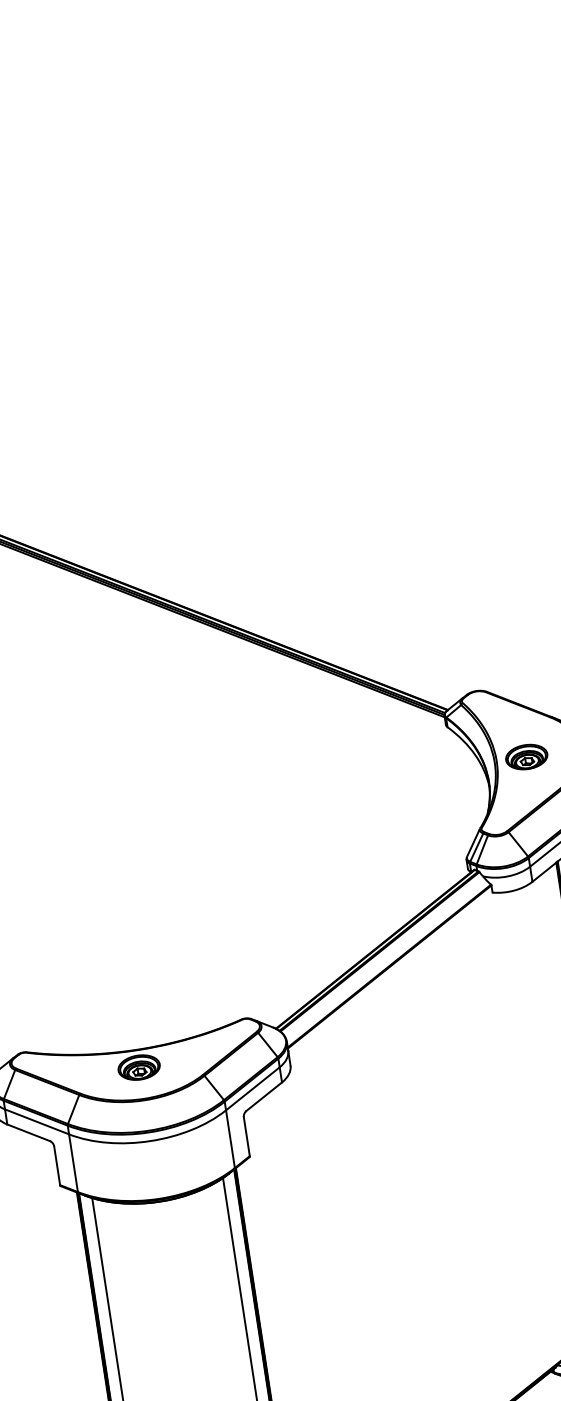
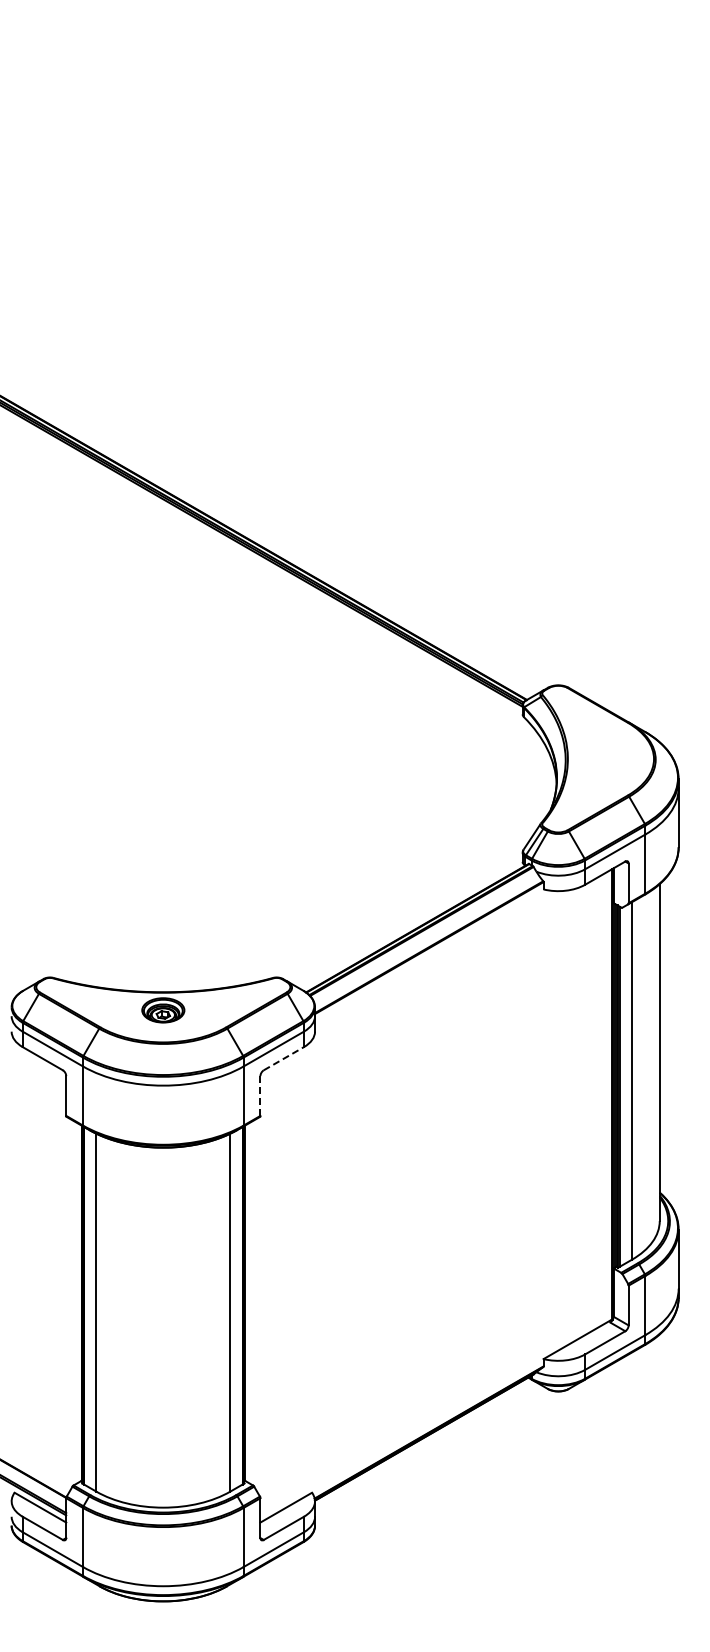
part: (526, 757) -> (598, 759), removed
line: (264, 1096) -> (284, 1058), solid -> dashed
line: (246, 1137) -> (260, 1096), solid -> dashed

